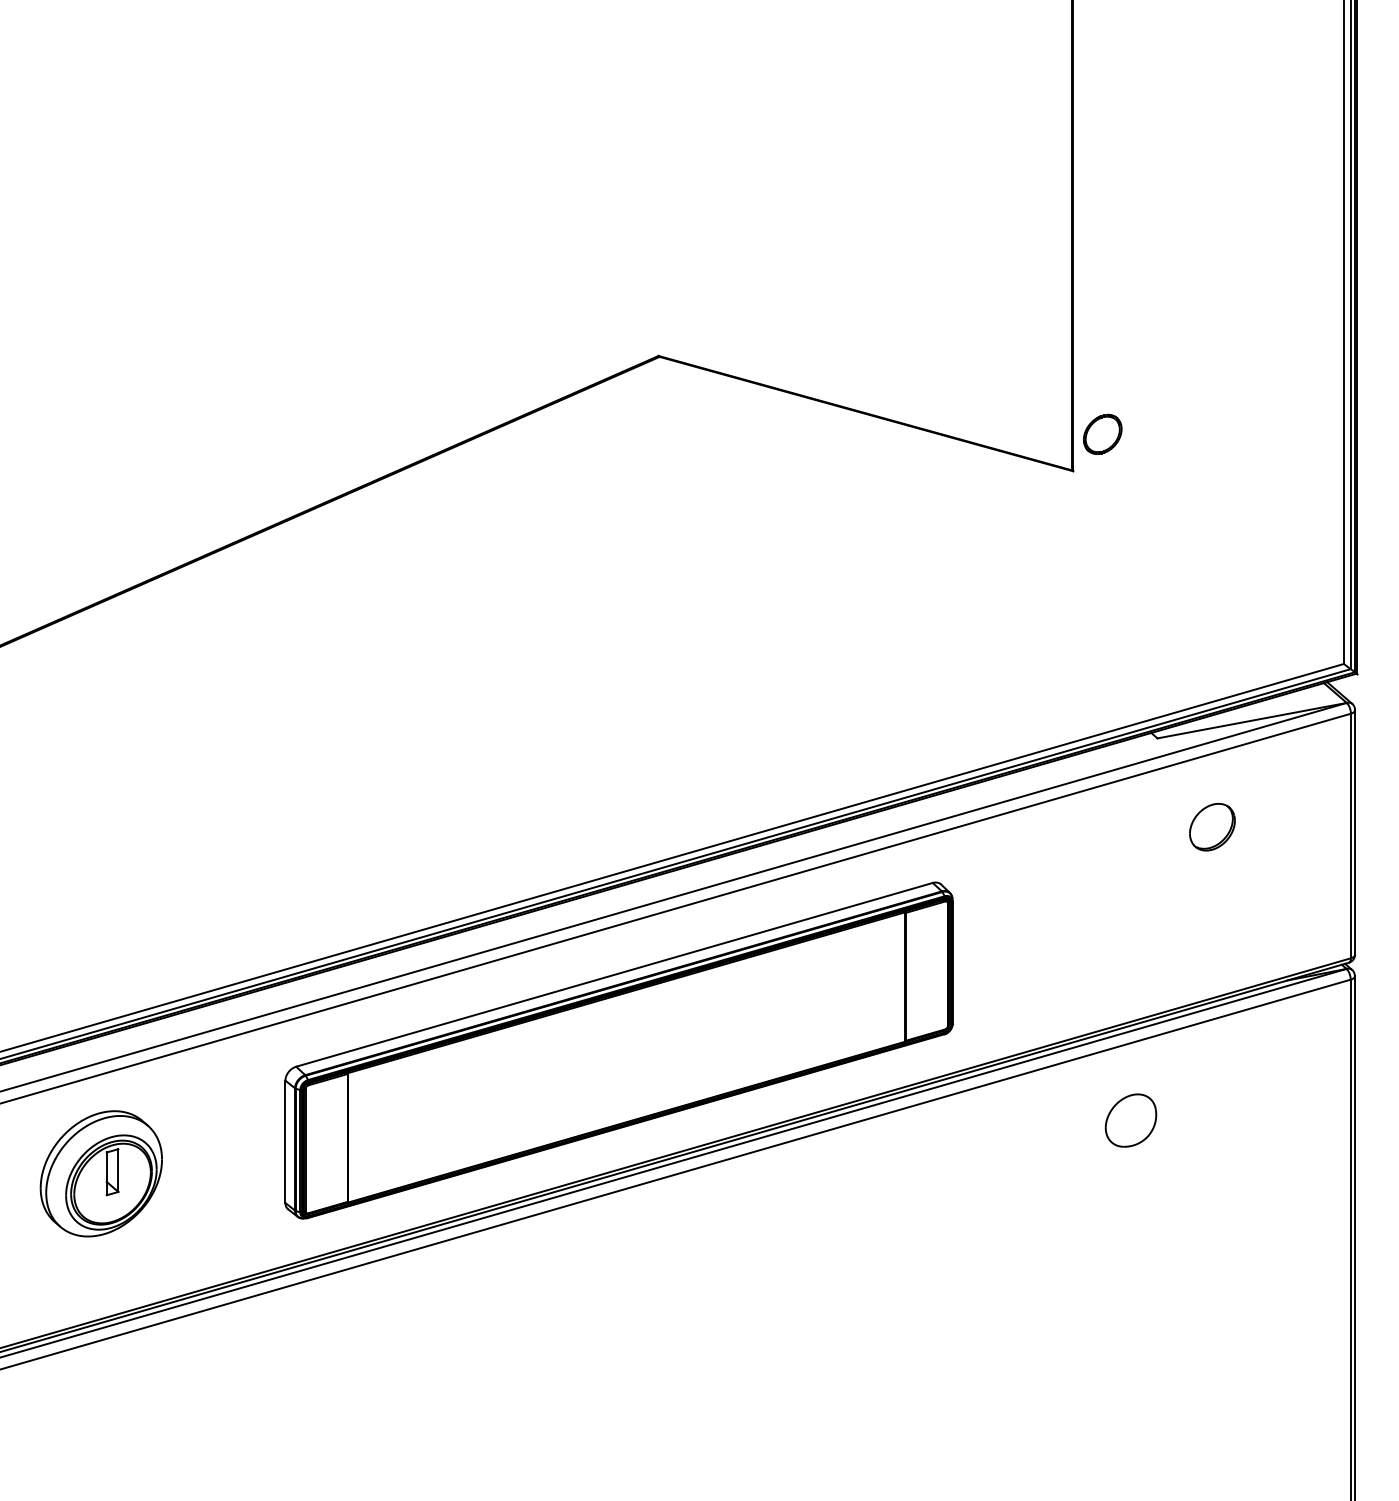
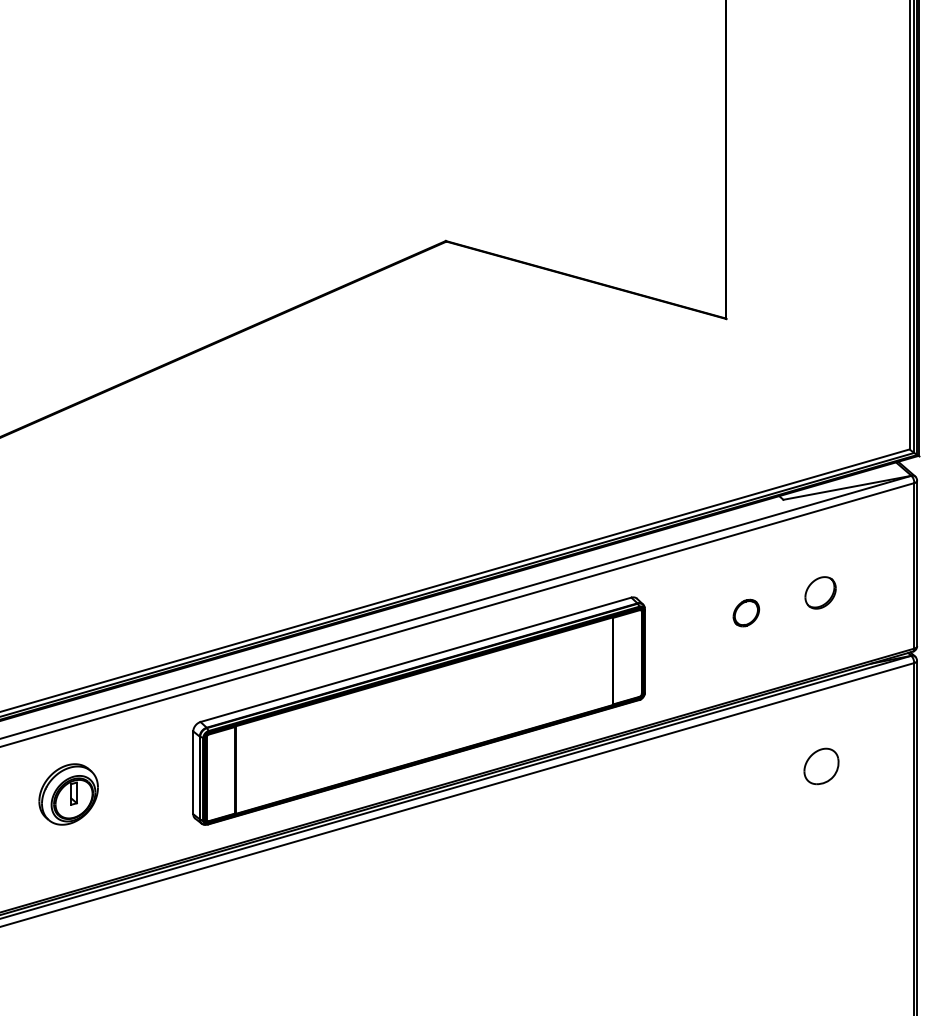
part: (1102, 433) -> (746, 612), moved
part: (1212, 826) -> (820, 592), moved
part: (1130, 1120) -> (821, 766), moved
part: (101, 1173) -> (68, 794), size x0.71

